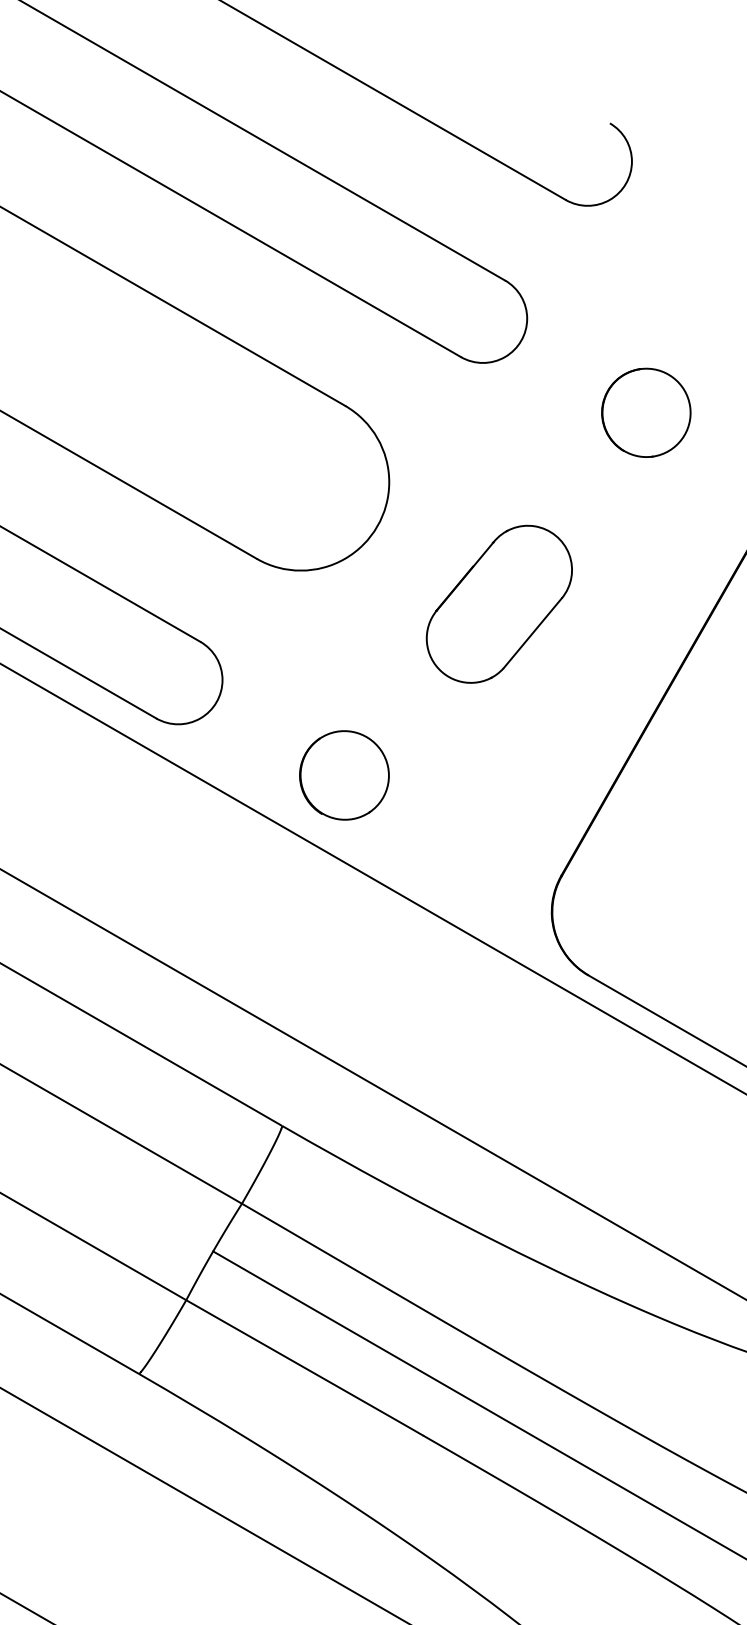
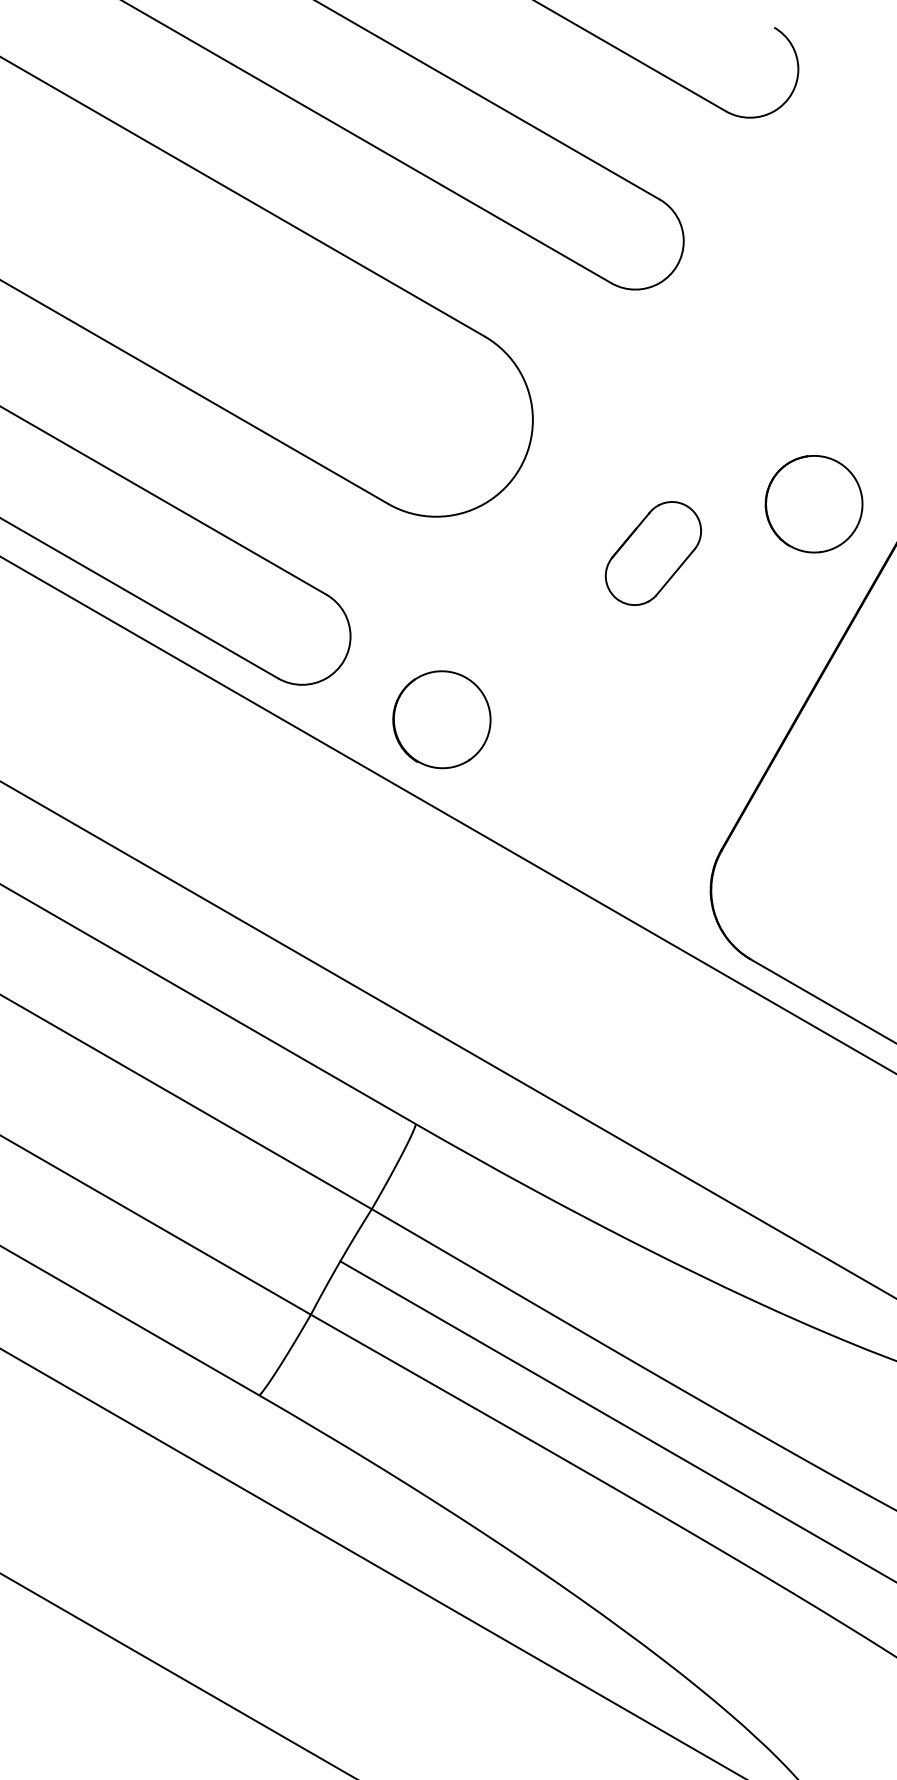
part: (645, 413) -> (813, 504), moved
part: (499, 604) -> (653, 553), size x0.6
part: (344, 775) -> (441, 719), moved

